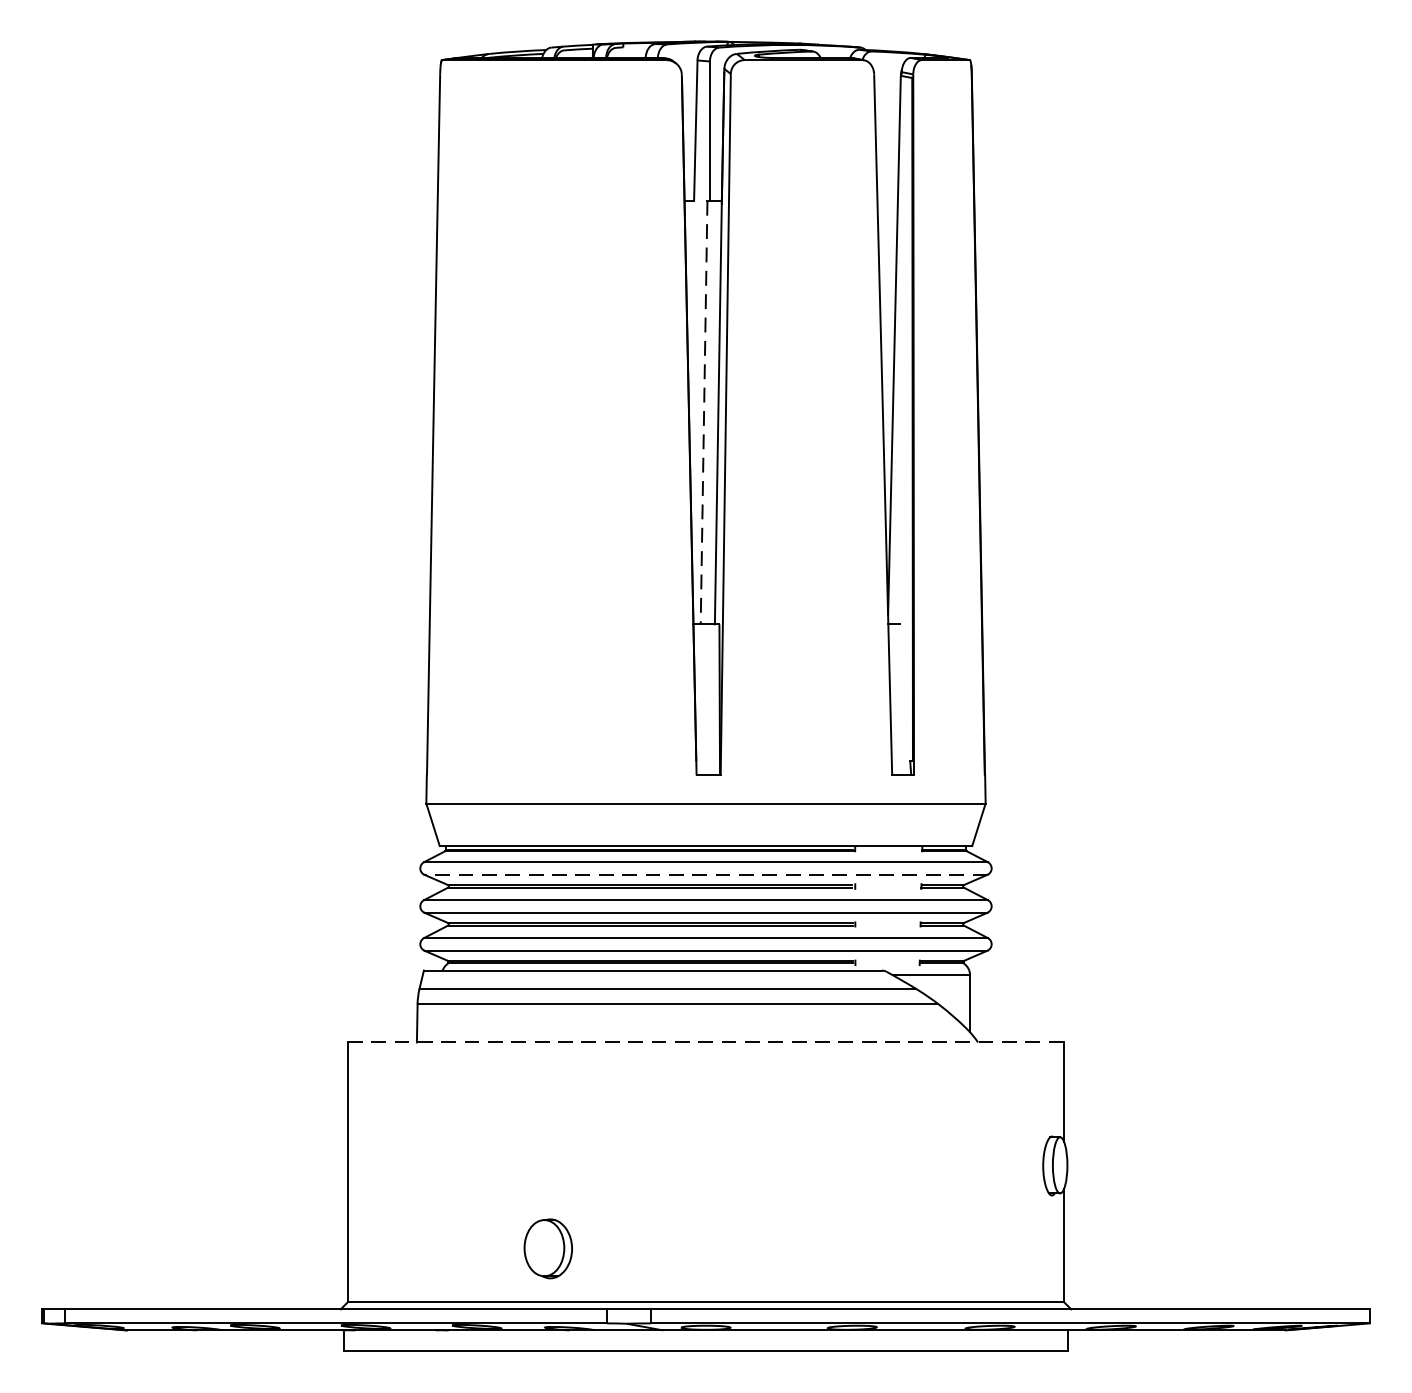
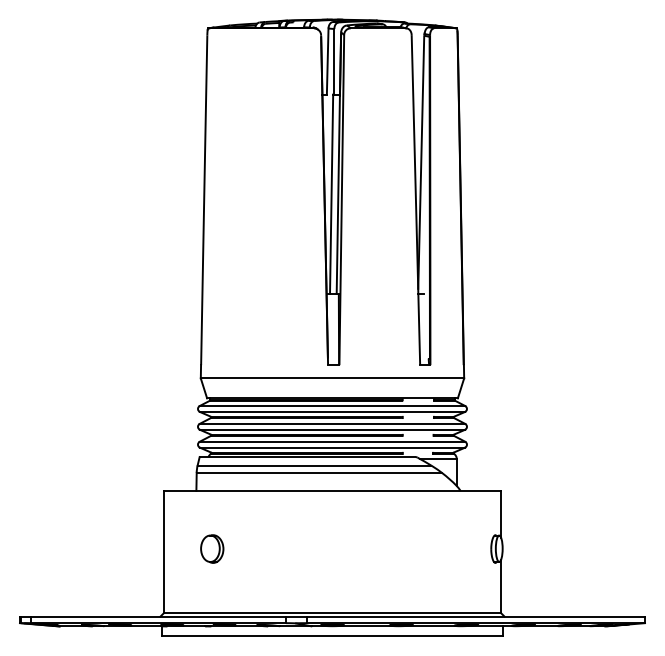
line: (703, 412) -> (331, 194), dashed -> solid
line: (706, 873) -> (332, 411), dashed -> solid
line: (706, 1041) -> (332, 490), dashed -> solid
part: (548, 1247) -> (212, 548), moved

